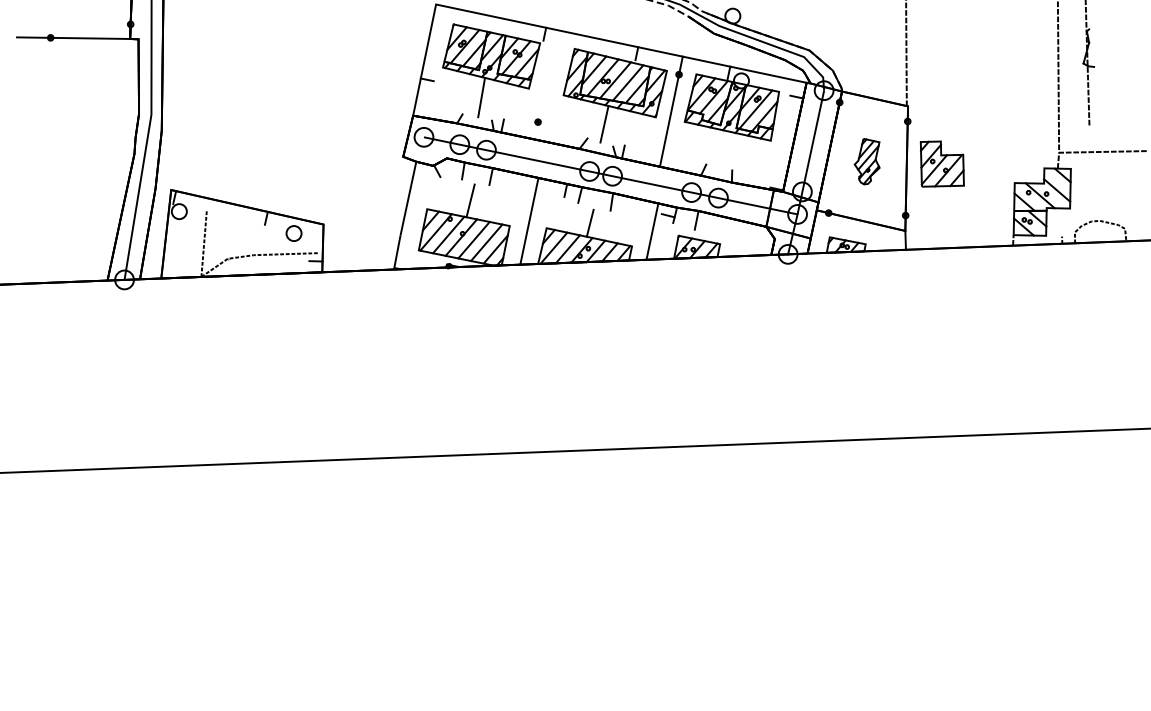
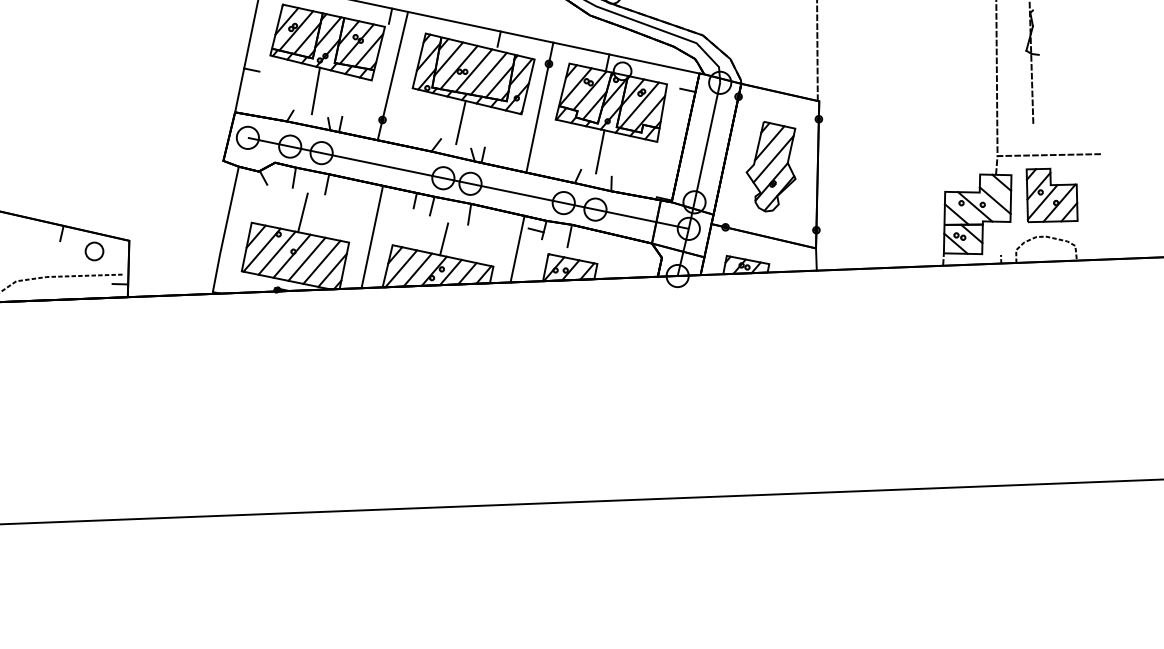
line: (546, 84) -> (392, 75), added
line: (722, 148) -> (600, 151), added
part: (866, 161) -> (770, 166), size x1.67
part: (941, 163) -> (1051, 194), moved

